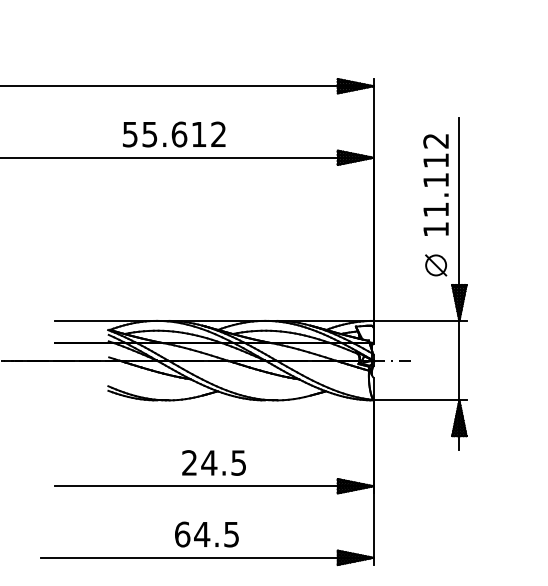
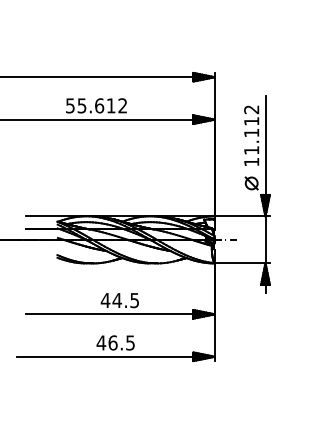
text: (189, 461) -> (105, 299), 24.5 -> 44.5
text: (191, 533) -> (106, 342), 64.5 -> 46.5

